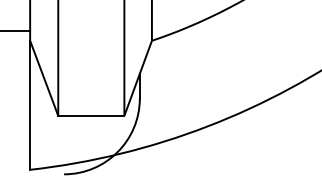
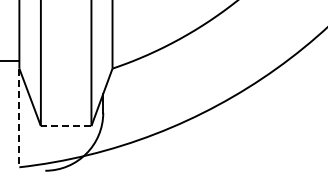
line: (30, 106) -> (19, 118), solid -> dashed
line: (90, 116) -> (65, 126), solid -> dashed

